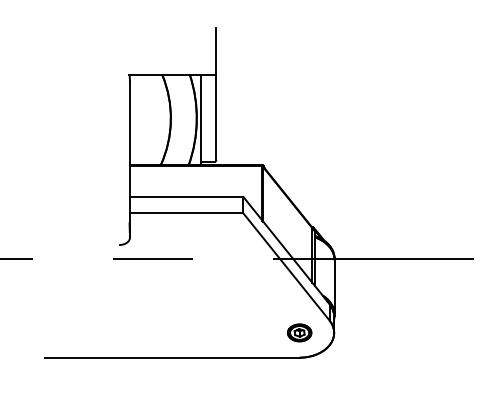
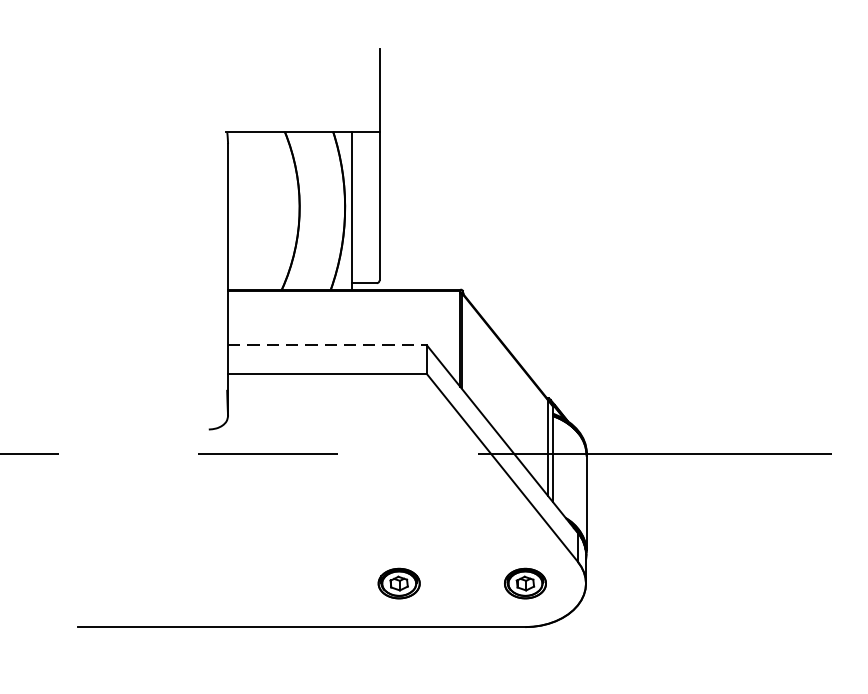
line: (186, 197) -> (327, 346), solid -> dashed
part: (227, 332) -> (398, 582), added

